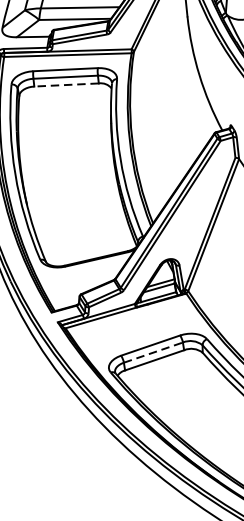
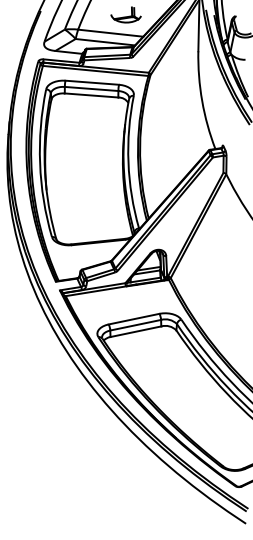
line: (66, 85) -> (91, 95), dashed -> solid
line: (153, 352) -> (135, 325), dashed -> solid

